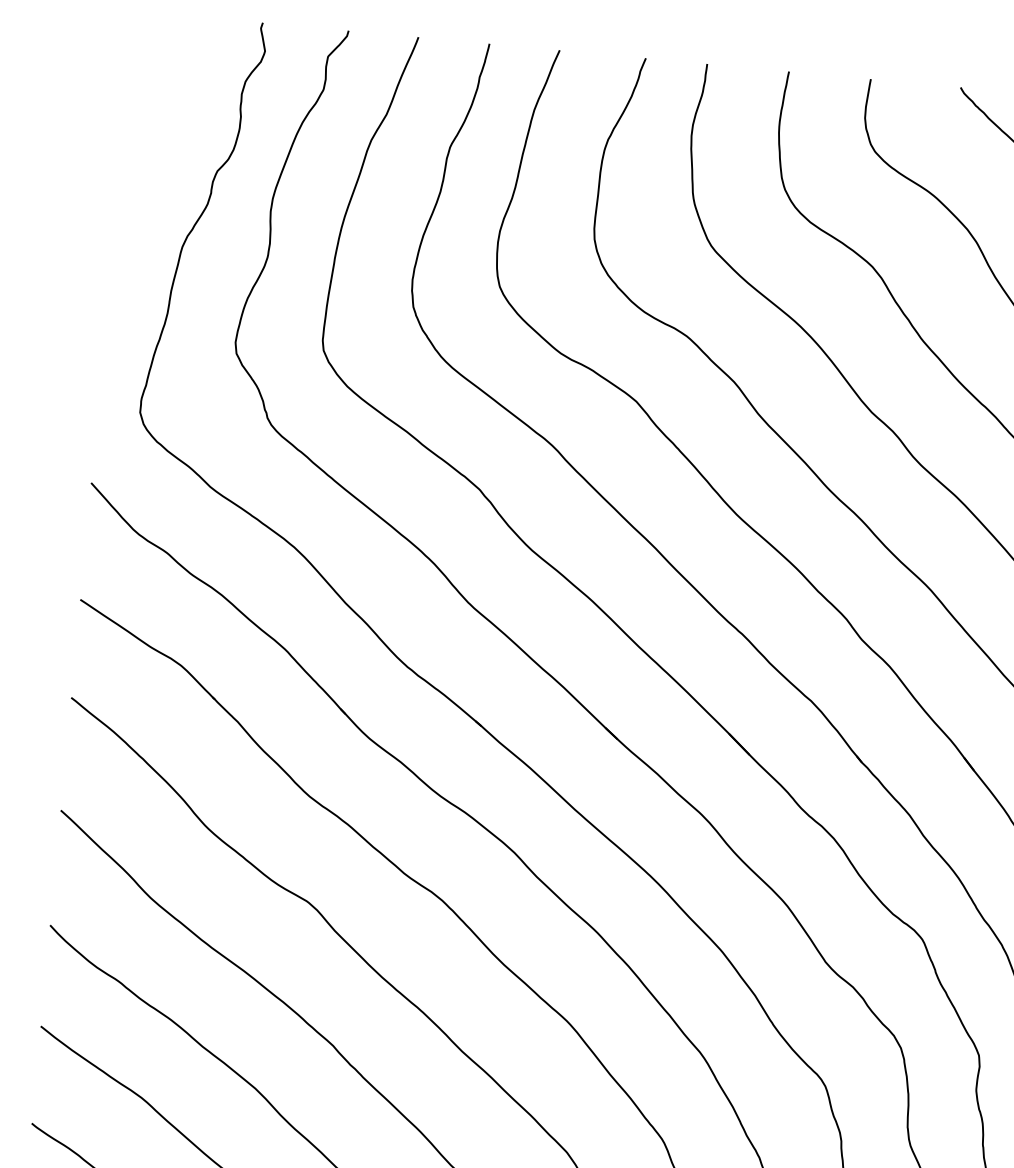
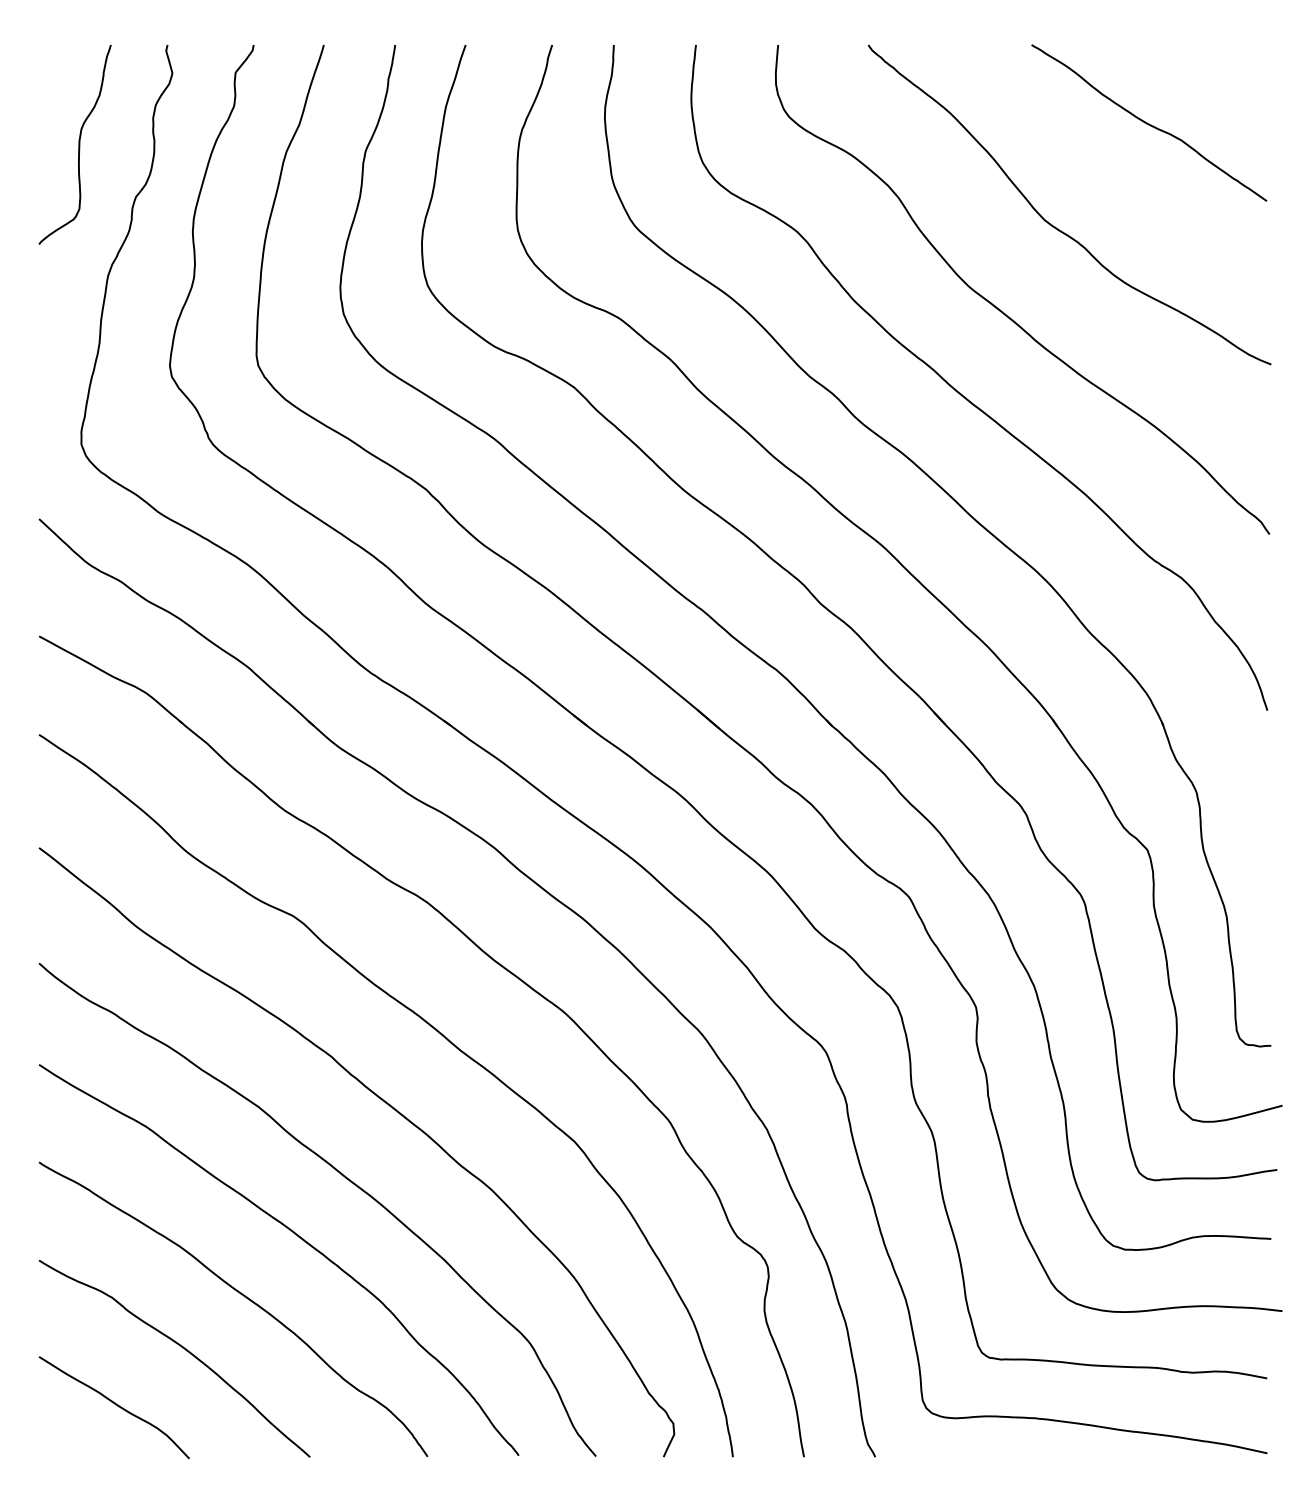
curve: (164, 113) -> (78, 144), added

